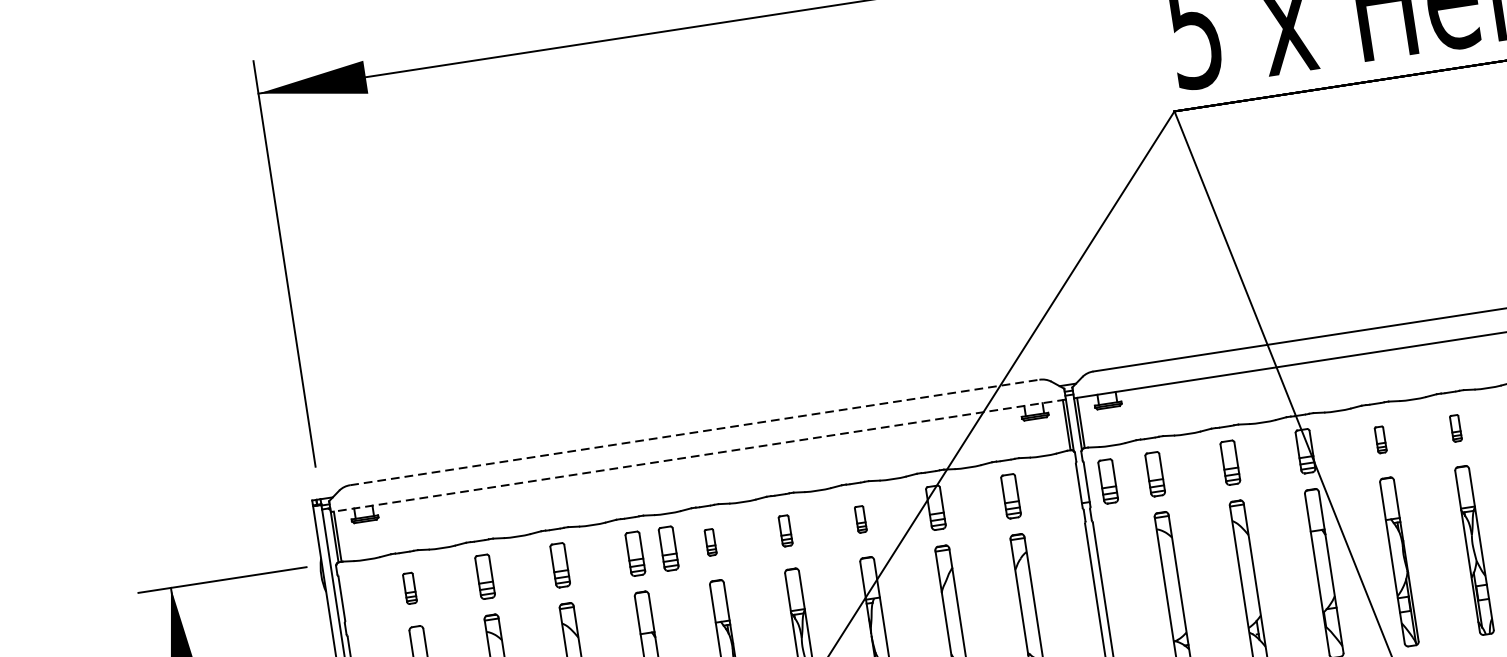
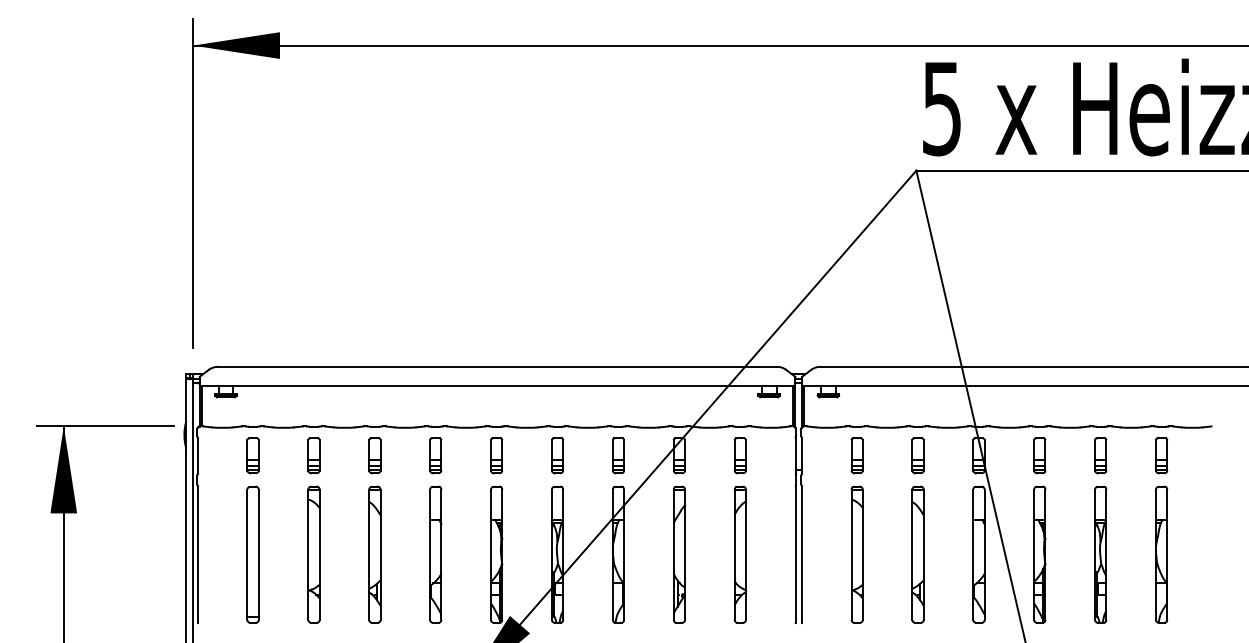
part: (1455, 428) -> (1100, 455), size x1.67
line: (695, 431) -> (498, 366), dashed -> solid
part: (1380, 439) -> (1039, 455), size x1.67
line: (698, 455) -> (497, 385), dashed -> solid
part: (1107, 481) -> (818, 455), removed
part: (860, 519) -> (618, 455), size x1.67
part: (785, 530) -> (557, 455), size x1.43
part: (710, 542) -> (496, 455), size x1.67
part: (668, 548) -> (462, 455), removed
part: (409, 588) -> (252, 455), size x1.43

